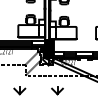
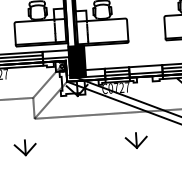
part: (57, 90) -> (136, 140), moved

